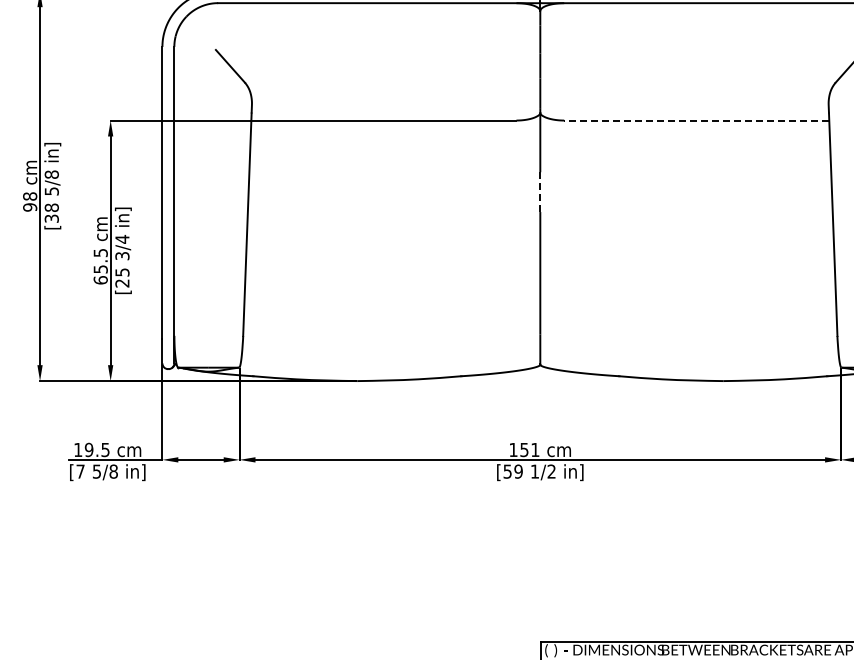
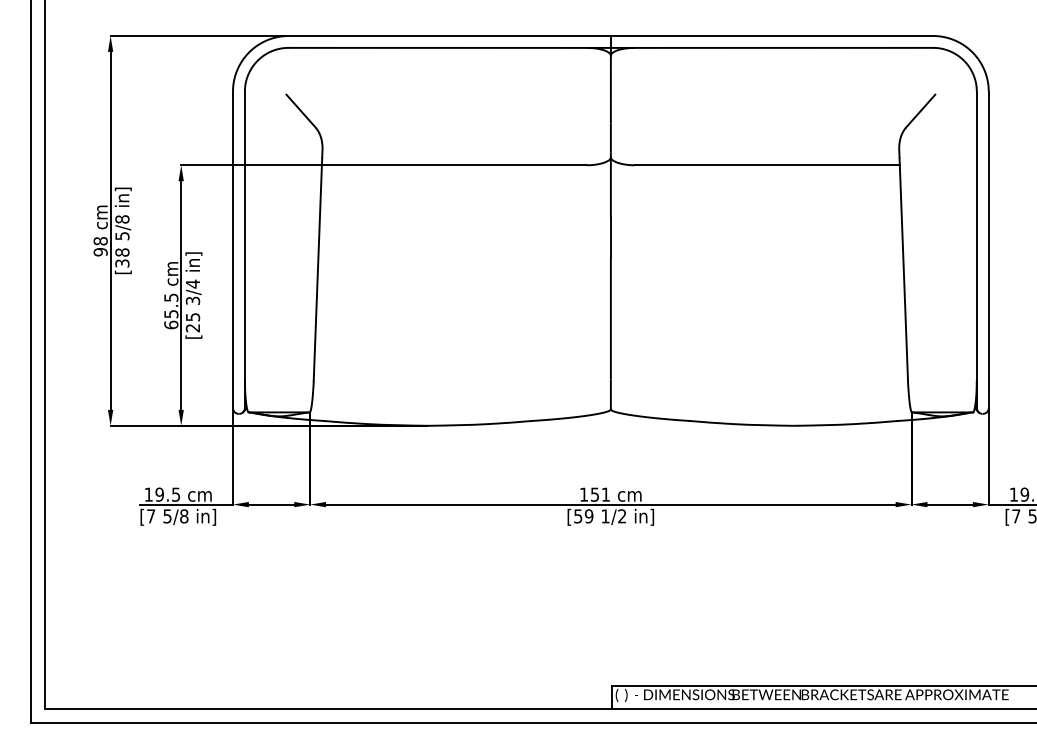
line: (696, 120) -> (767, 165), dashed -> solid
line: (539, 191) -> (610, 236), dashed -> solid

